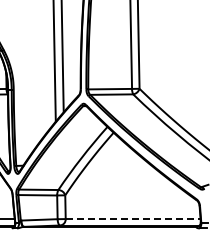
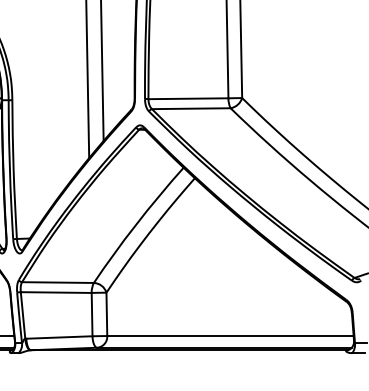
line: (133, 219) -> (231, 336), dashed -> solid

